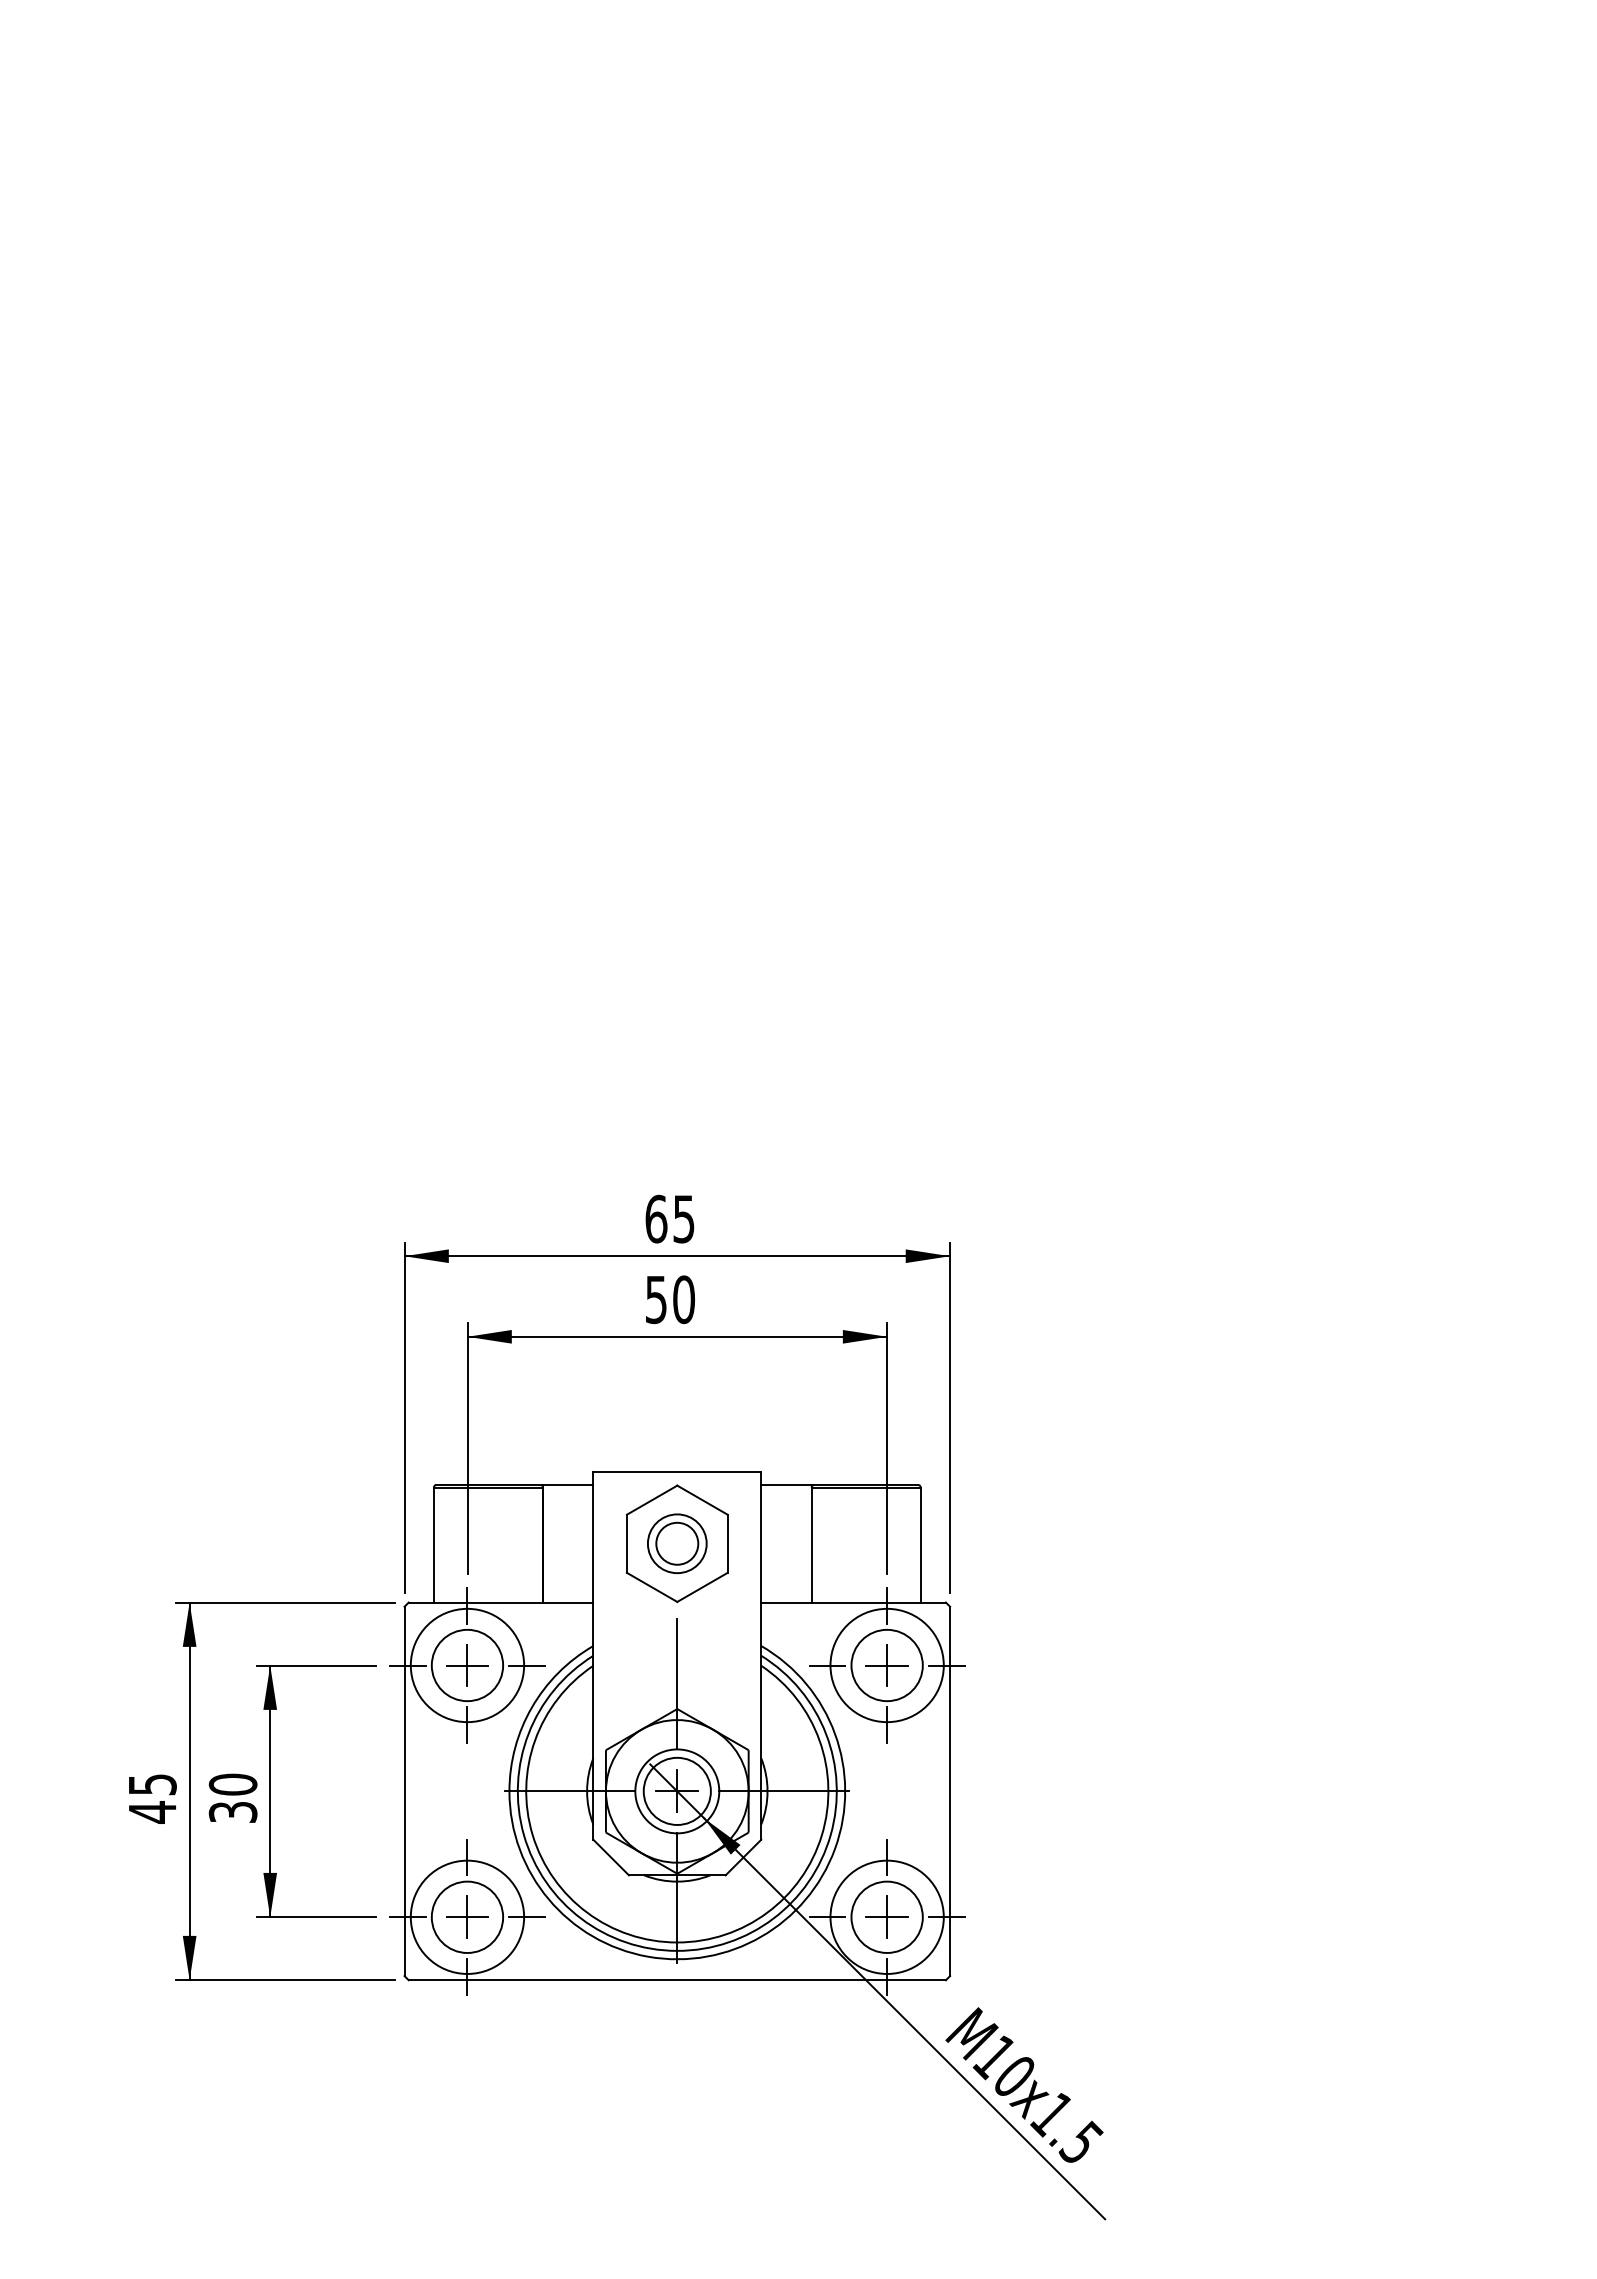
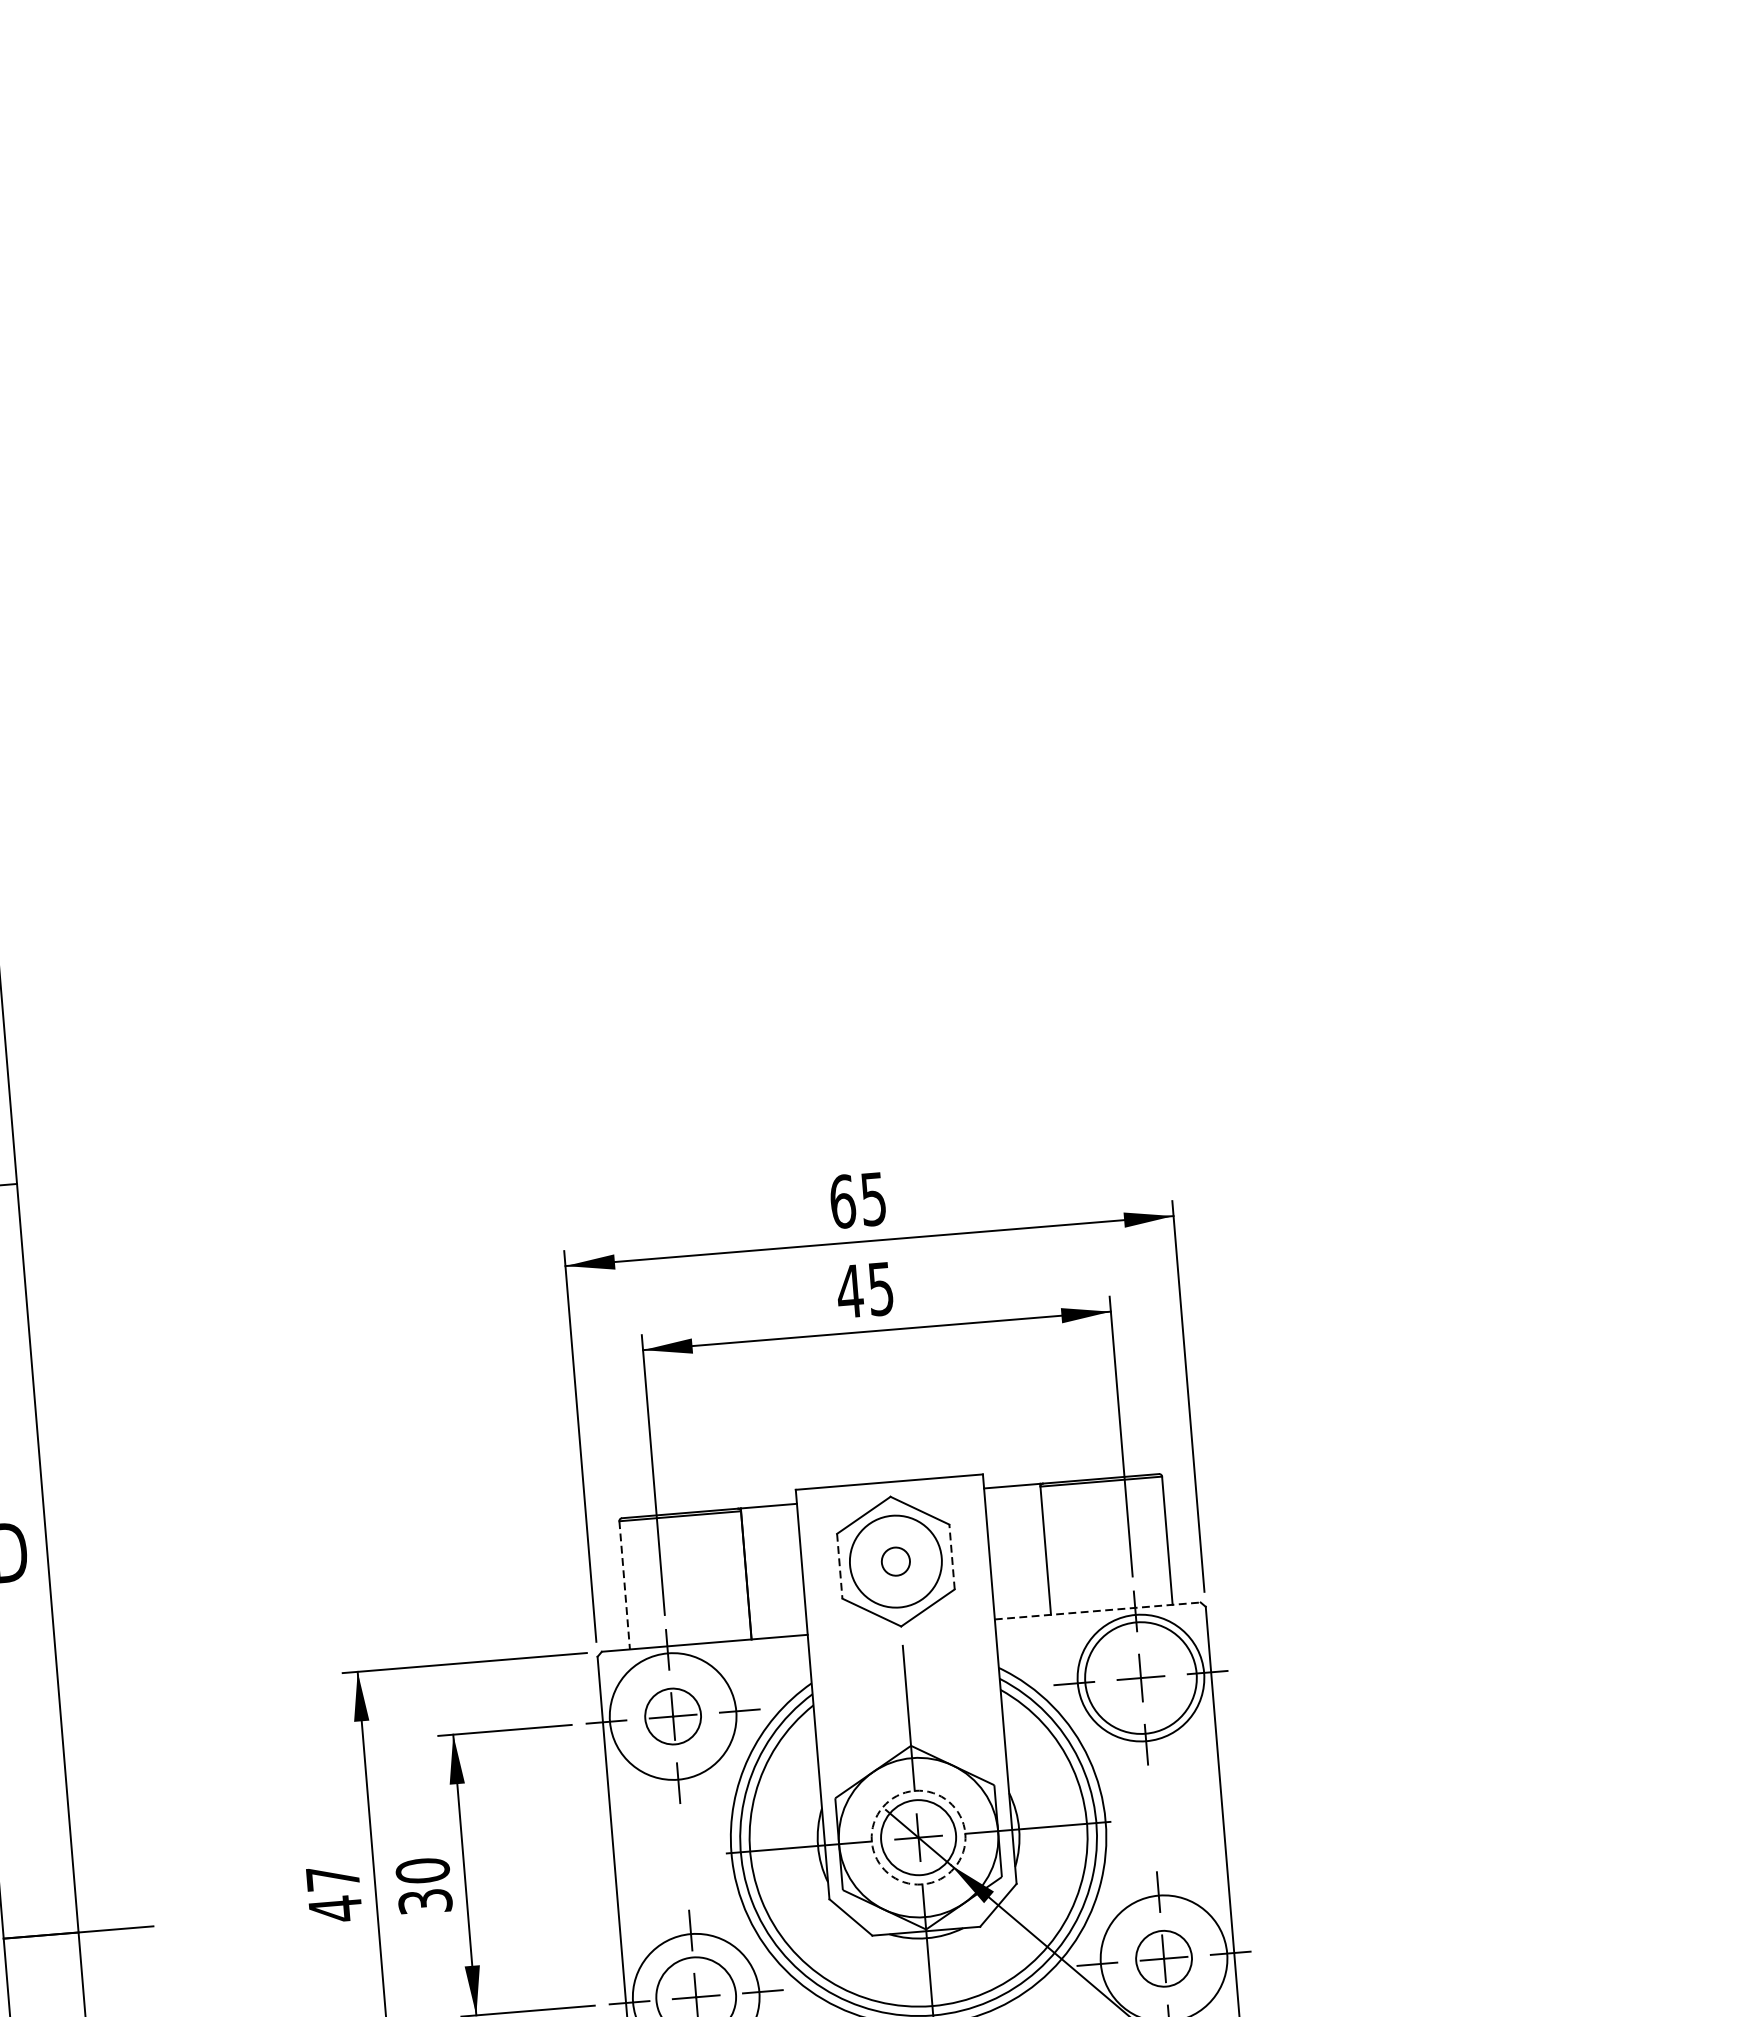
text: (669, 1299) -> (864, 1290), 50 -> 45
circle: (676, 1543) -> (894, 1561), size x1.4
circle: (677, 1543) -> (896, 1561), size x0.6
line: (727, 1543) -> (951, 1556), solid -> dashed
line: (626, 1544) -> (839, 1567), solid -> dashed
line: (433, 1545) -> (624, 1585), solid -> dashed
line: (854, 1602) -> (1098, 1610), solid -> dashed
circle: (467, 1665) -> (673, 1716), size x0.7
circle: (886, 1665) -> (1140, 1678), size x1.4
text: (152, 1784) -> (332, 1878), 45 -> 47
circle: (677, 1791) -> (918, 1837), solid -> dashed
circle: (886, 1916) -> (1163, 1957), size x0.7

